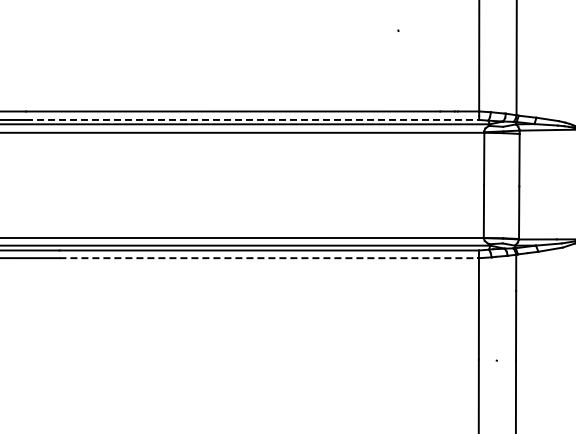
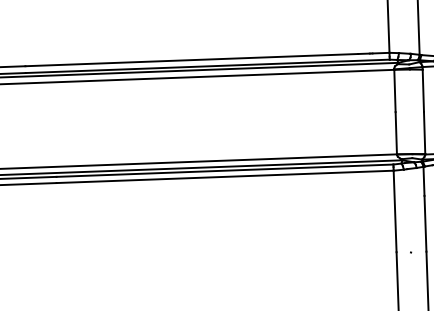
line: (252, 119) -> (207, 65), dashed -> solid
line: (269, 258) -> (225, 177), dashed -> solid

